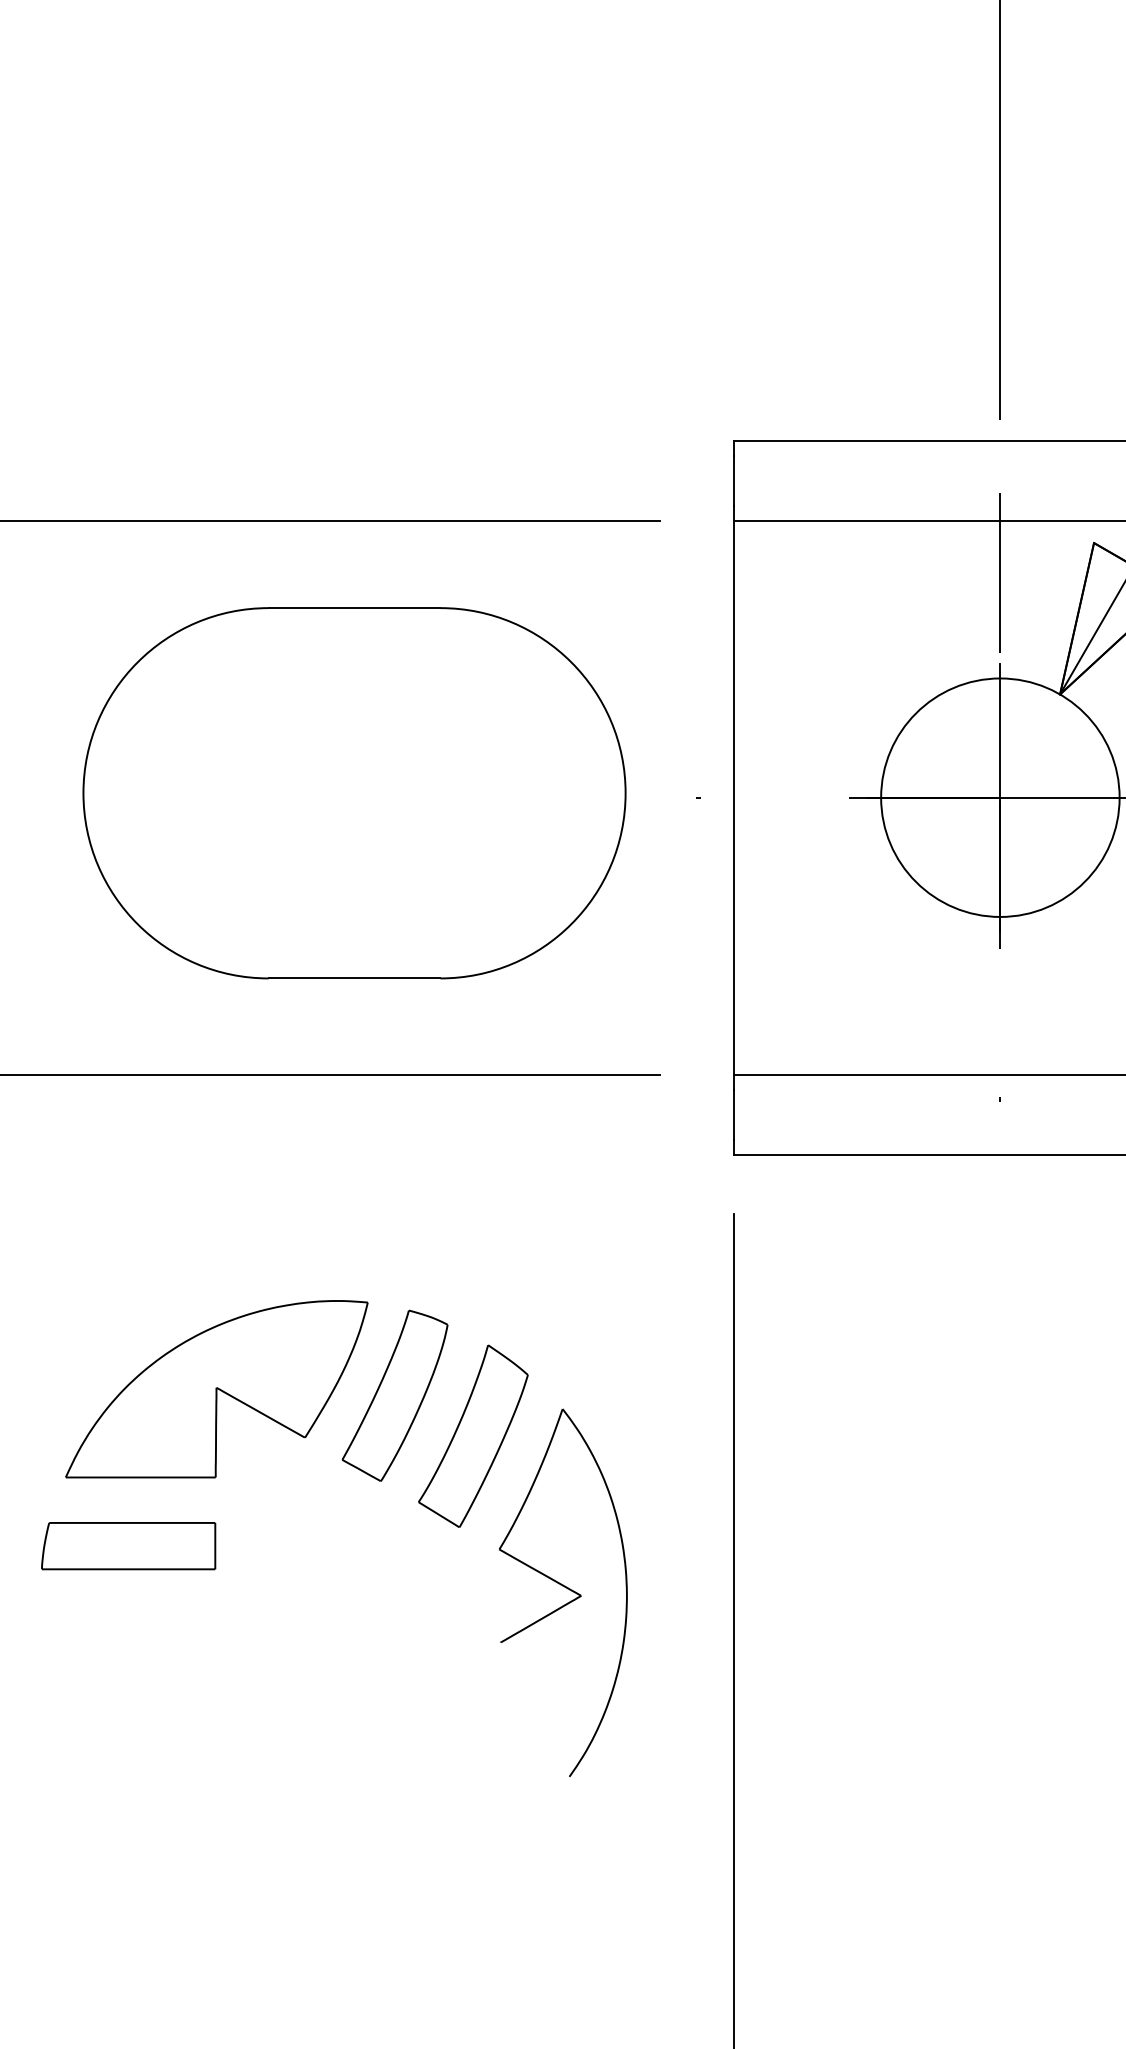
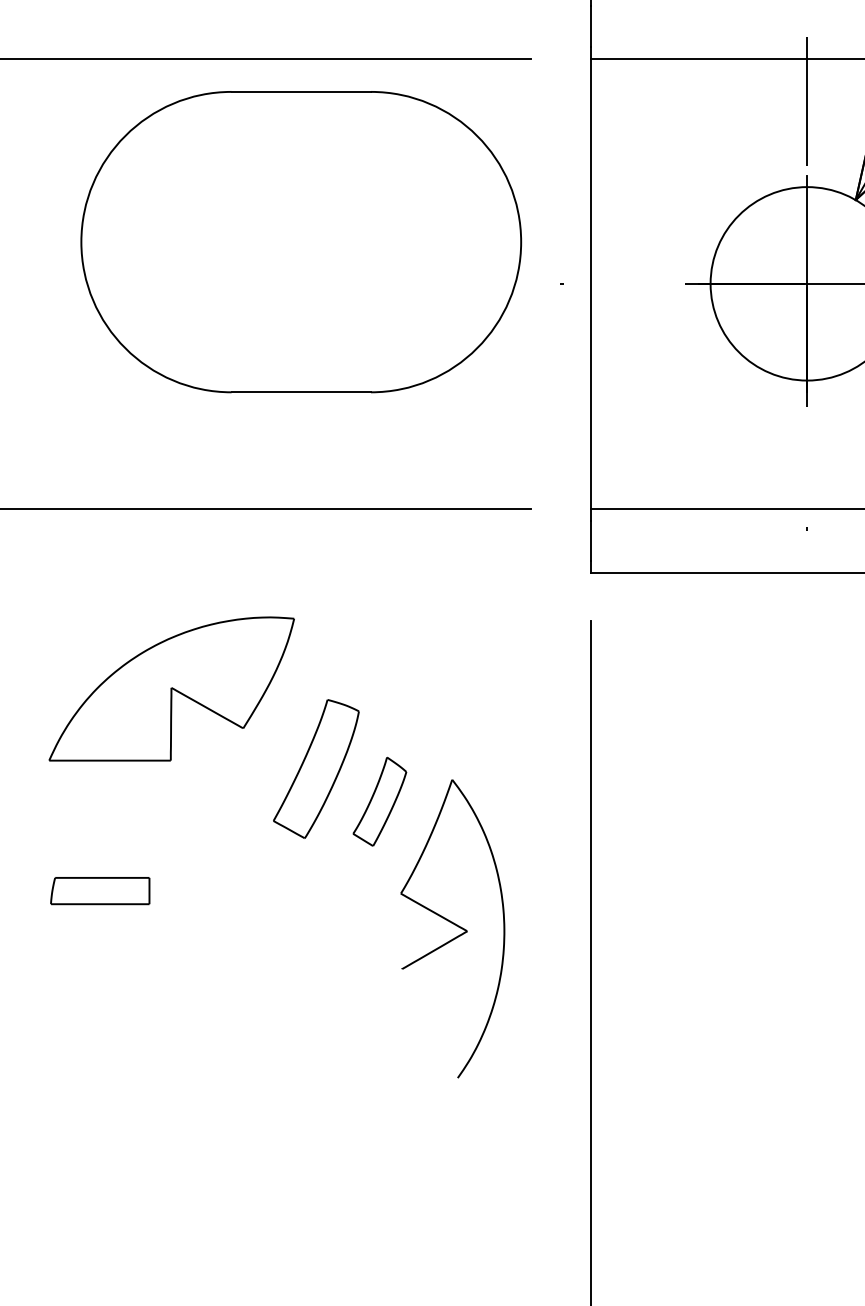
part: (354, 793) -> (301, 242), moved
part: (216, 1389) -> (171, 689), moved
part: (473, 1435) -> (379, 801), size x0.6
part: (128, 1546) -> (100, 891), size x0.7

